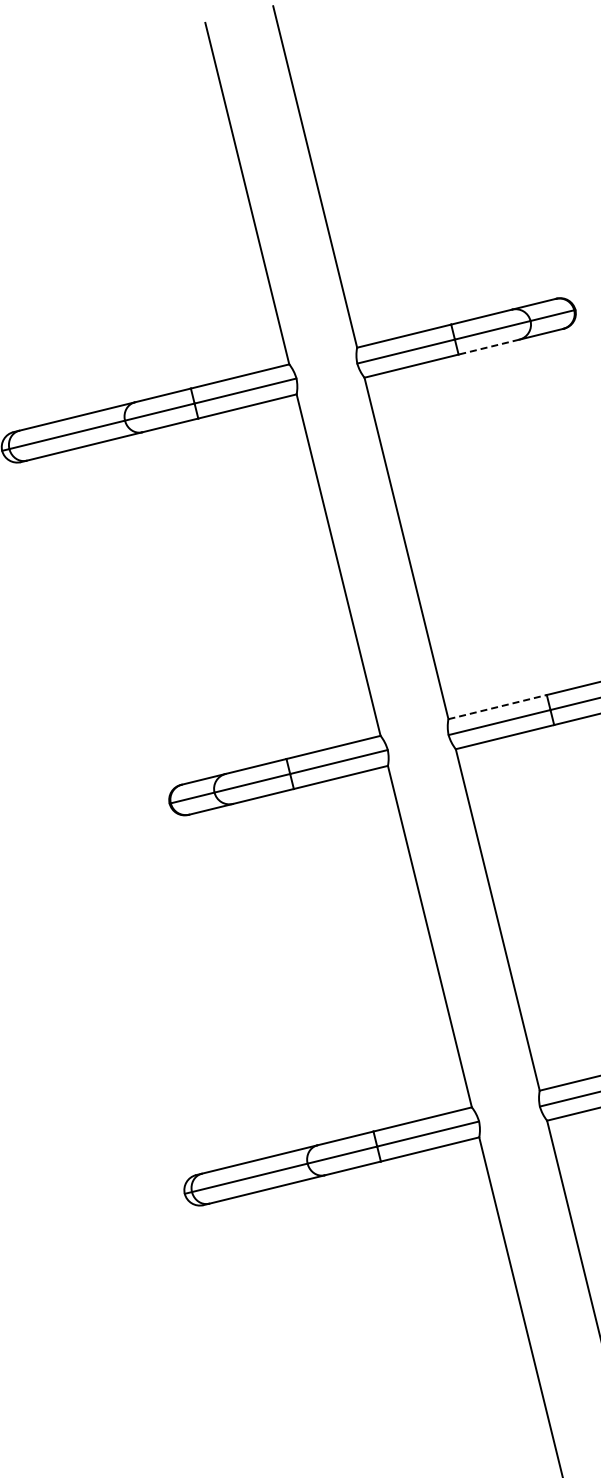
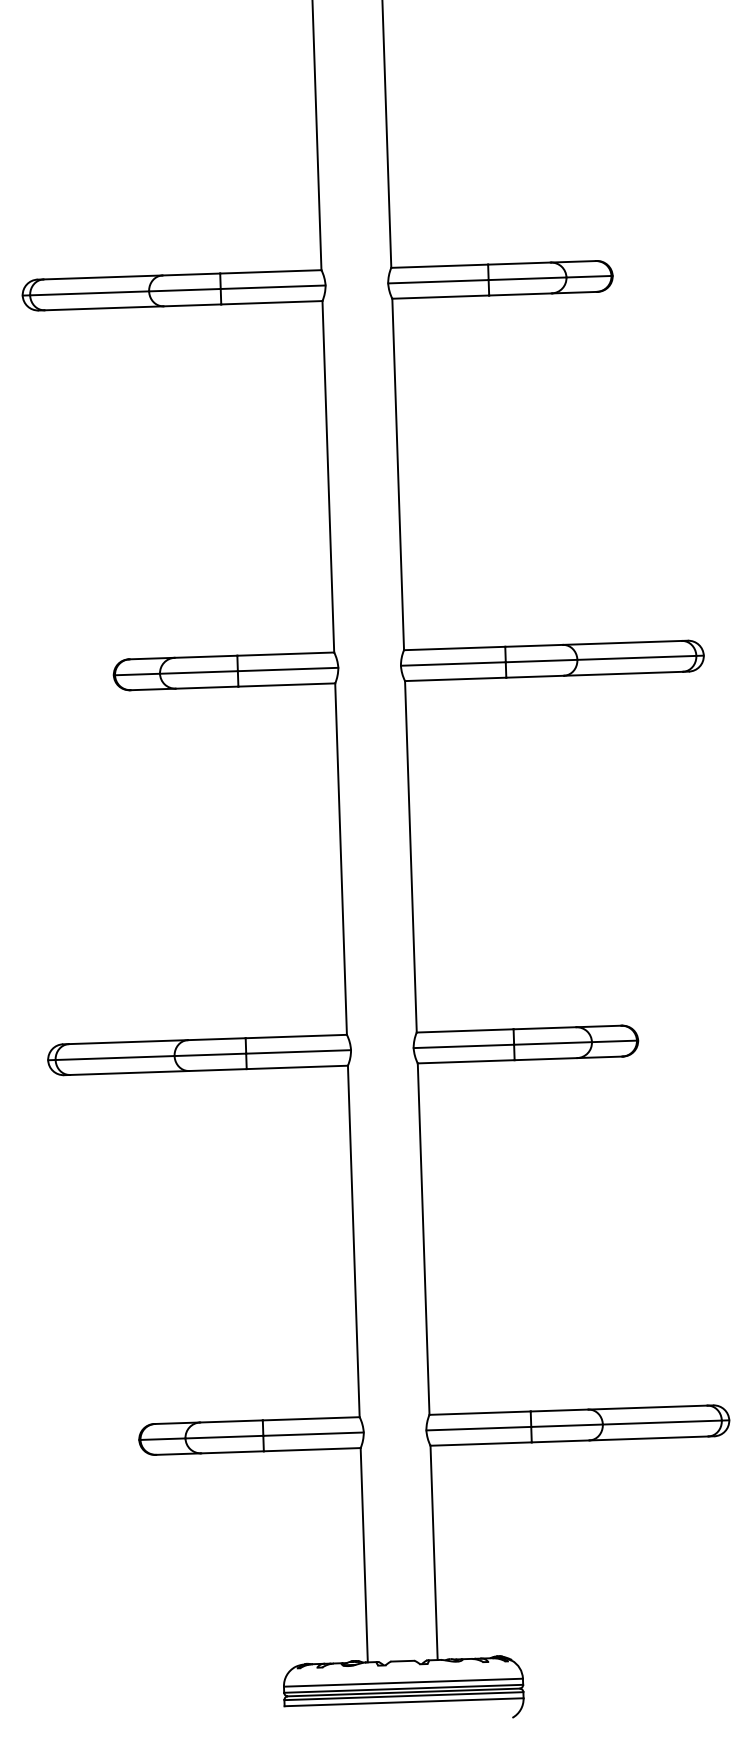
line: (488, 347) -> (519, 294), dashed -> solid
line: (497, 707) -> (454, 648), dashed -> solid

